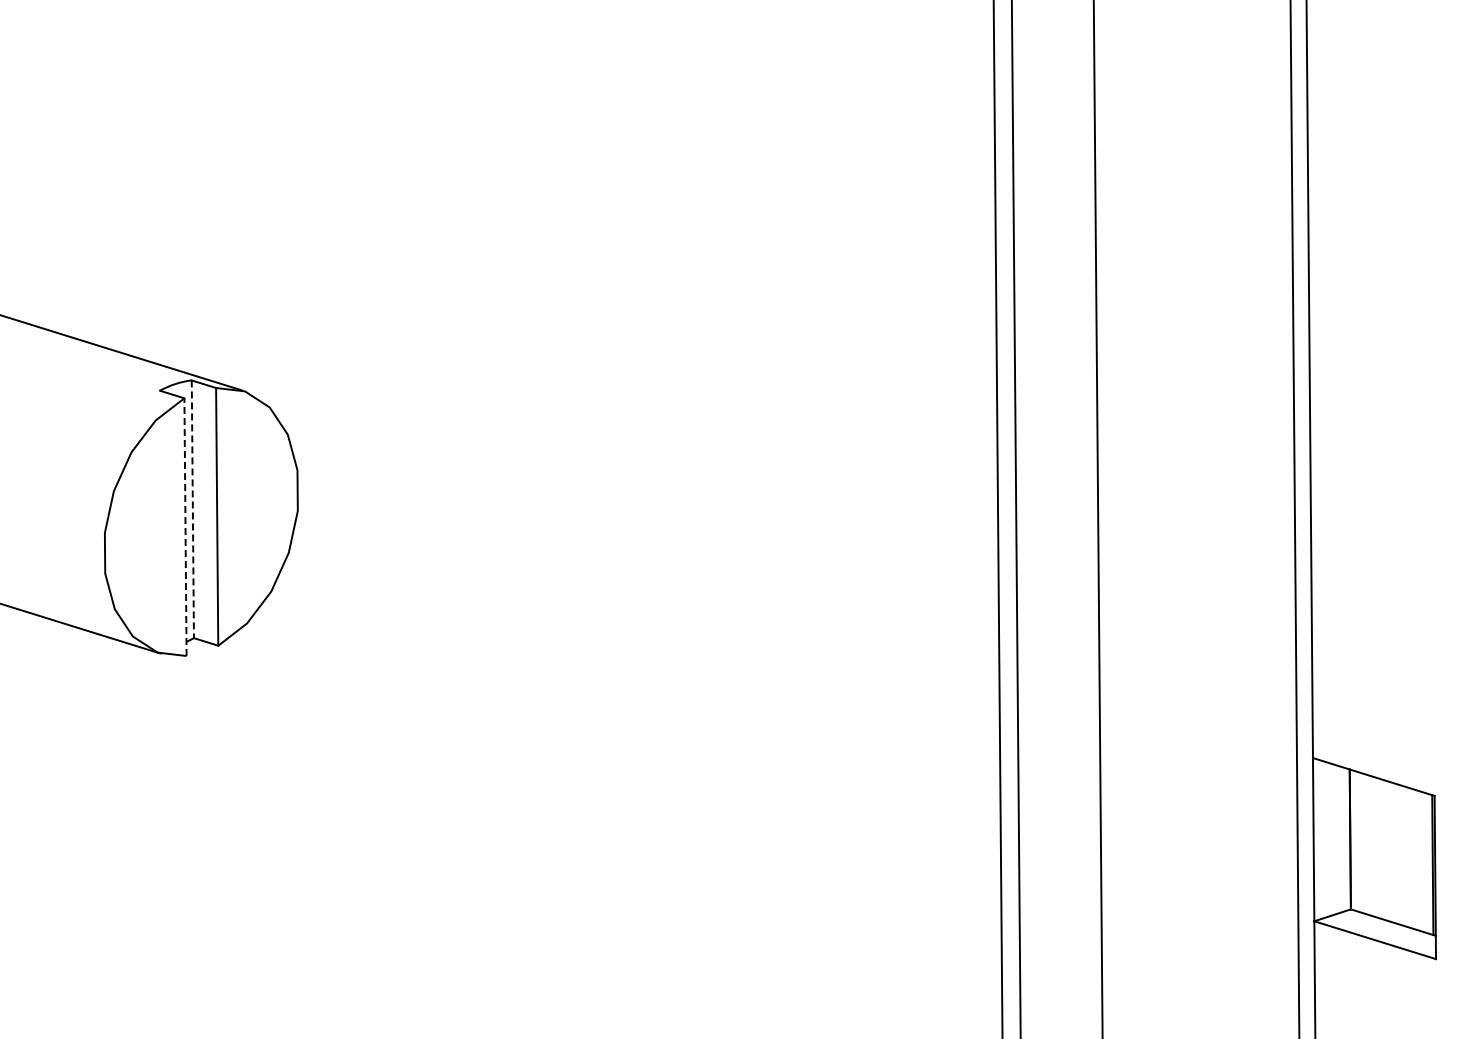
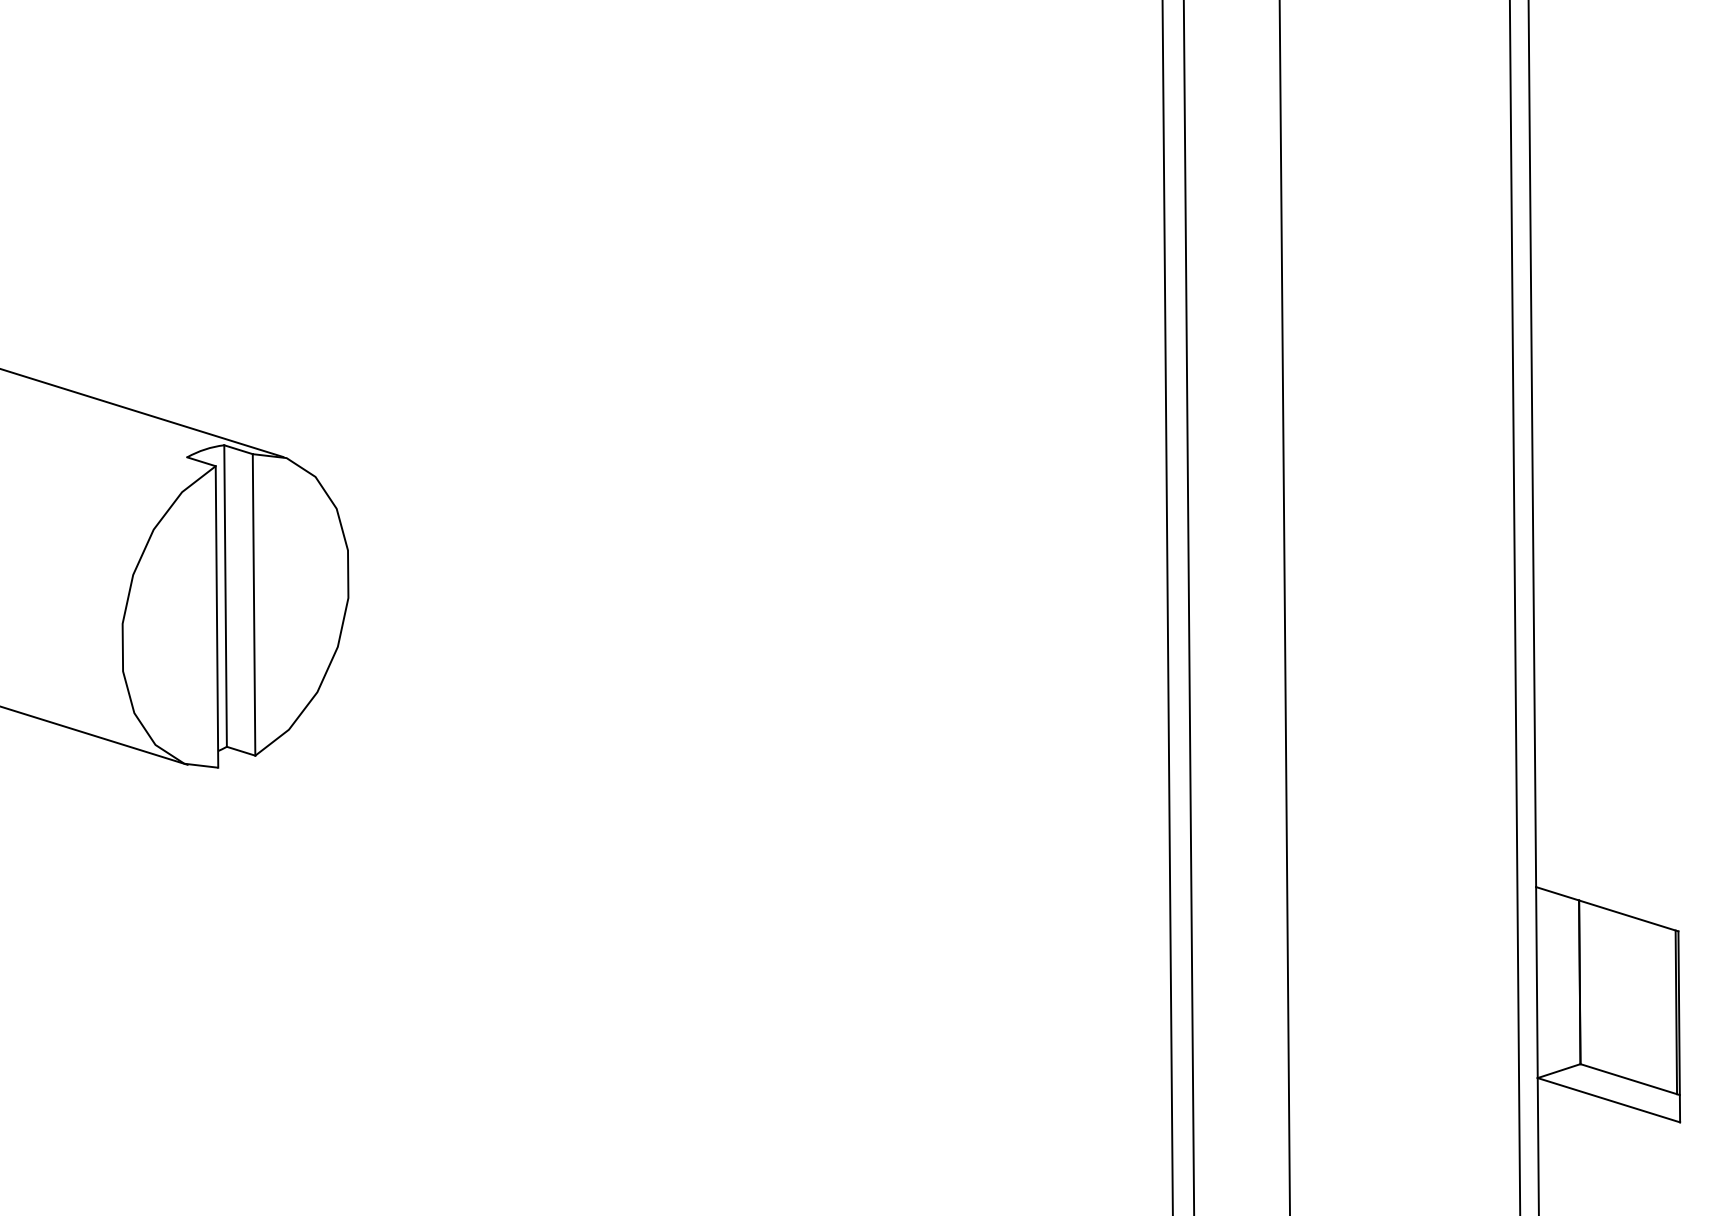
line: (192, 509) -> (225, 596), dashed -> solid
line: (185, 527) -> (216, 617), dashed -> solid

